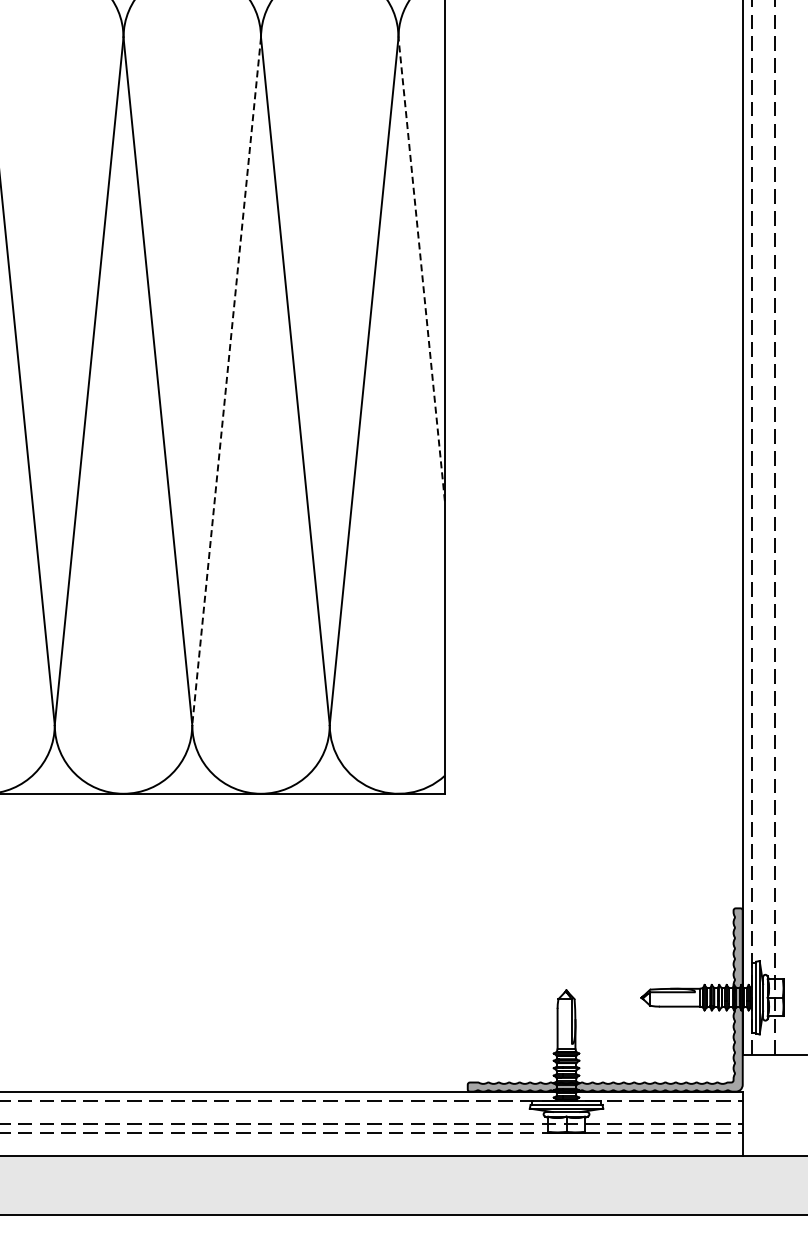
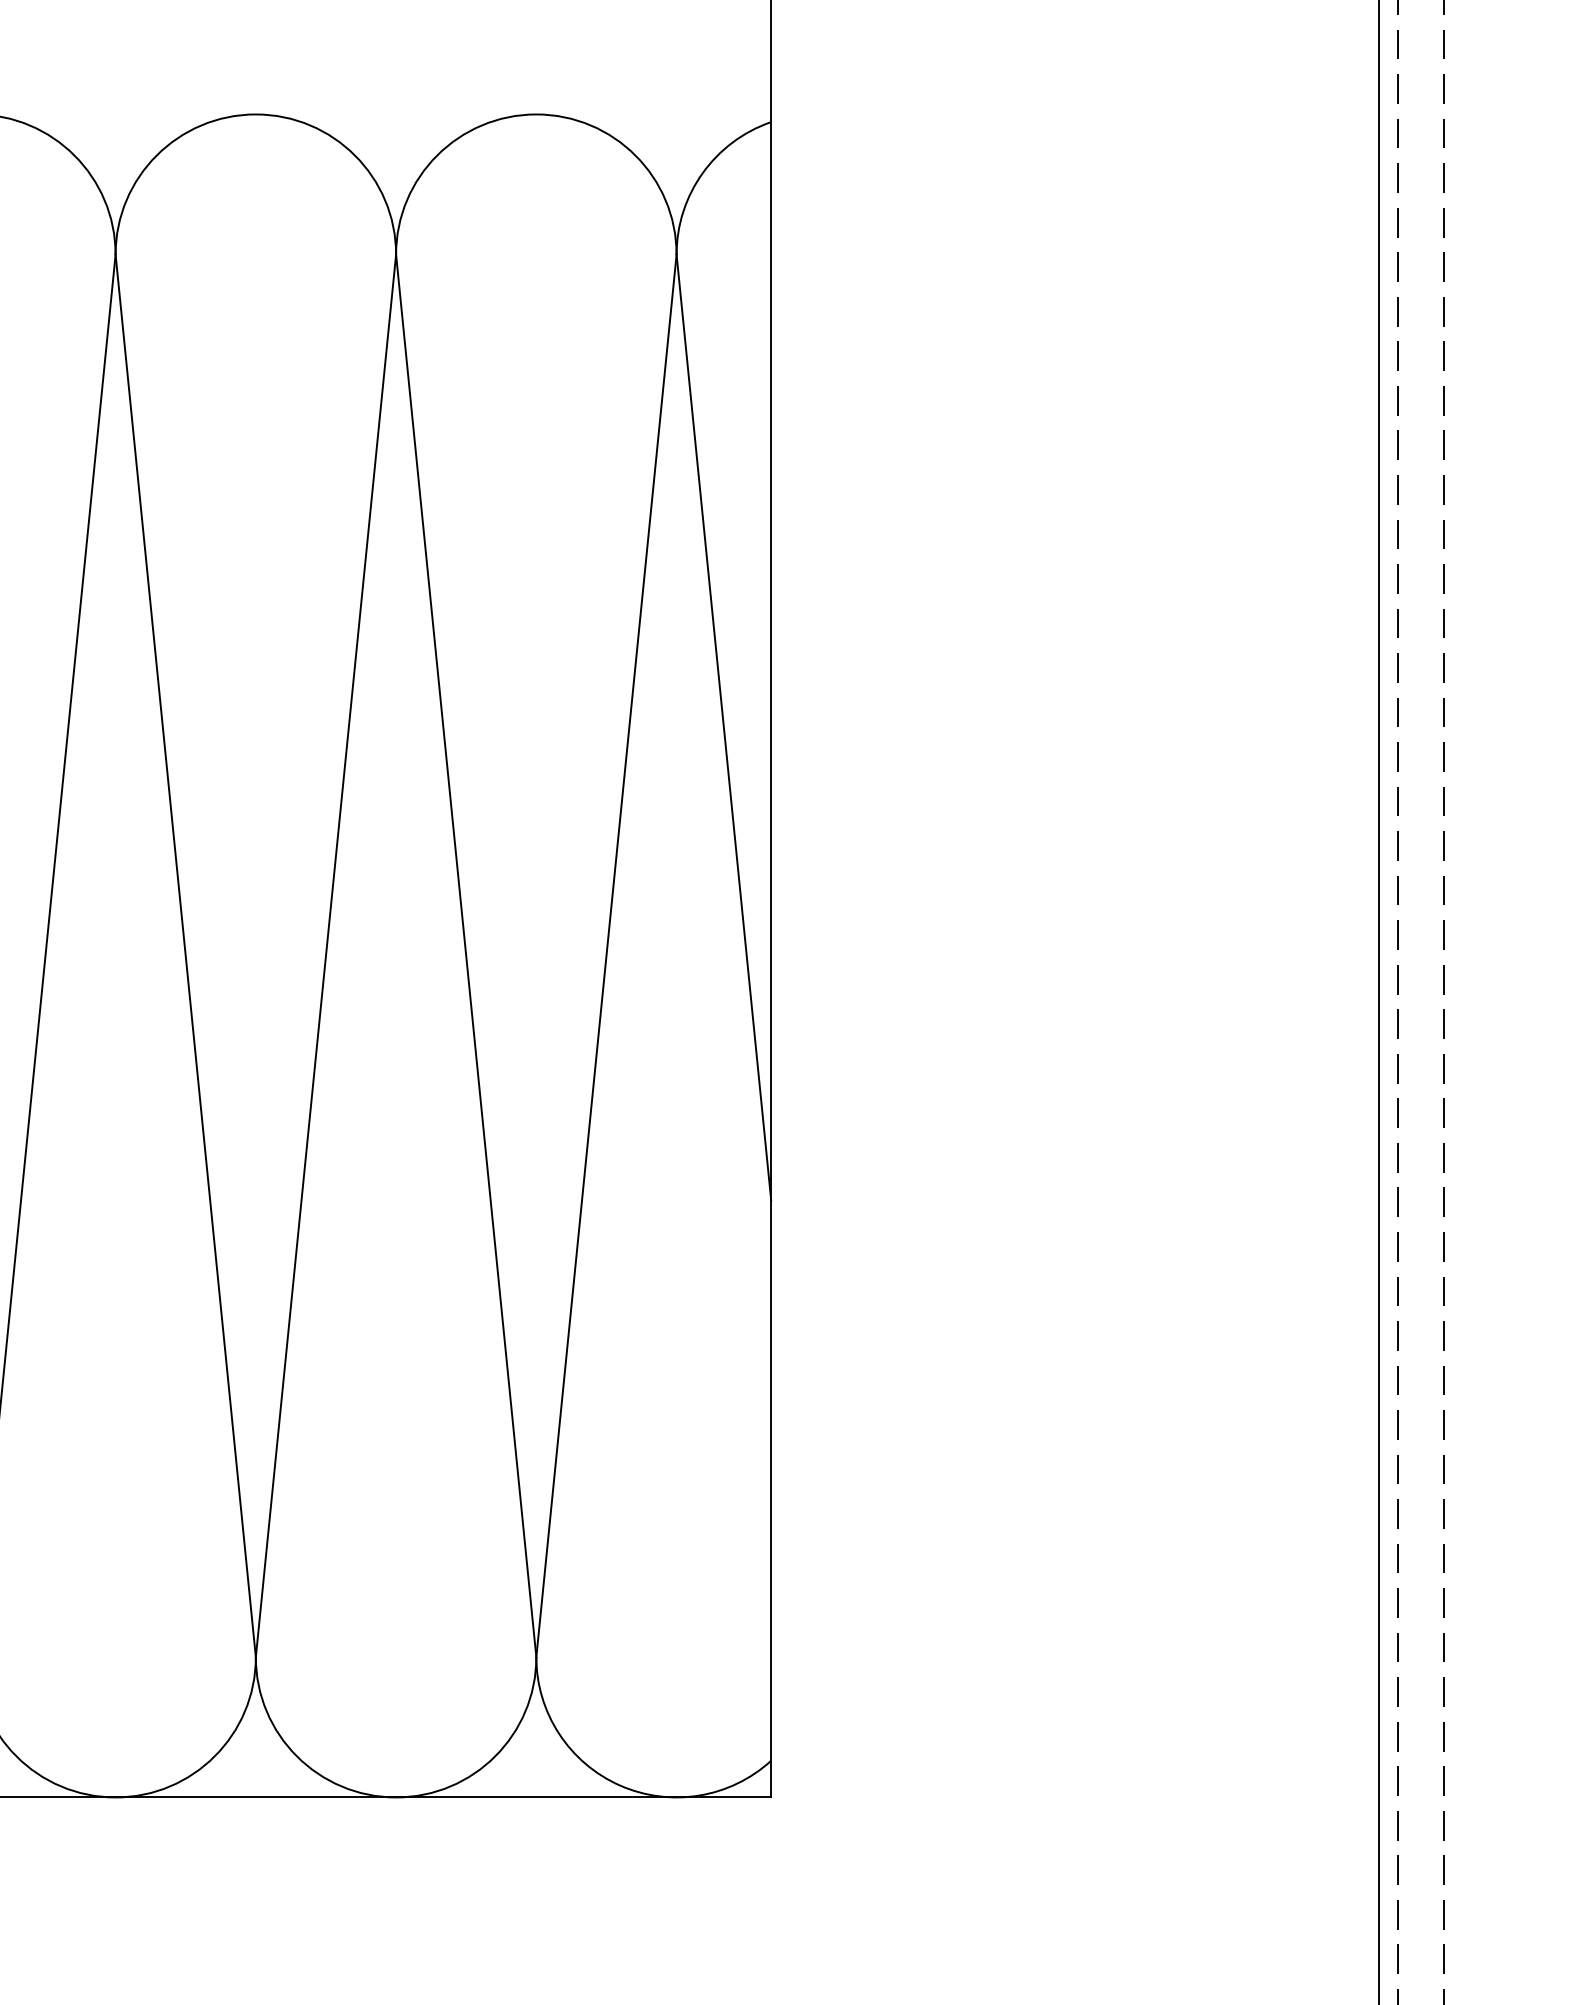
line: (421, 269) -> (723, 727), dashed -> solid
line: (226, 381) -> (325, 956), dashed -> solid

